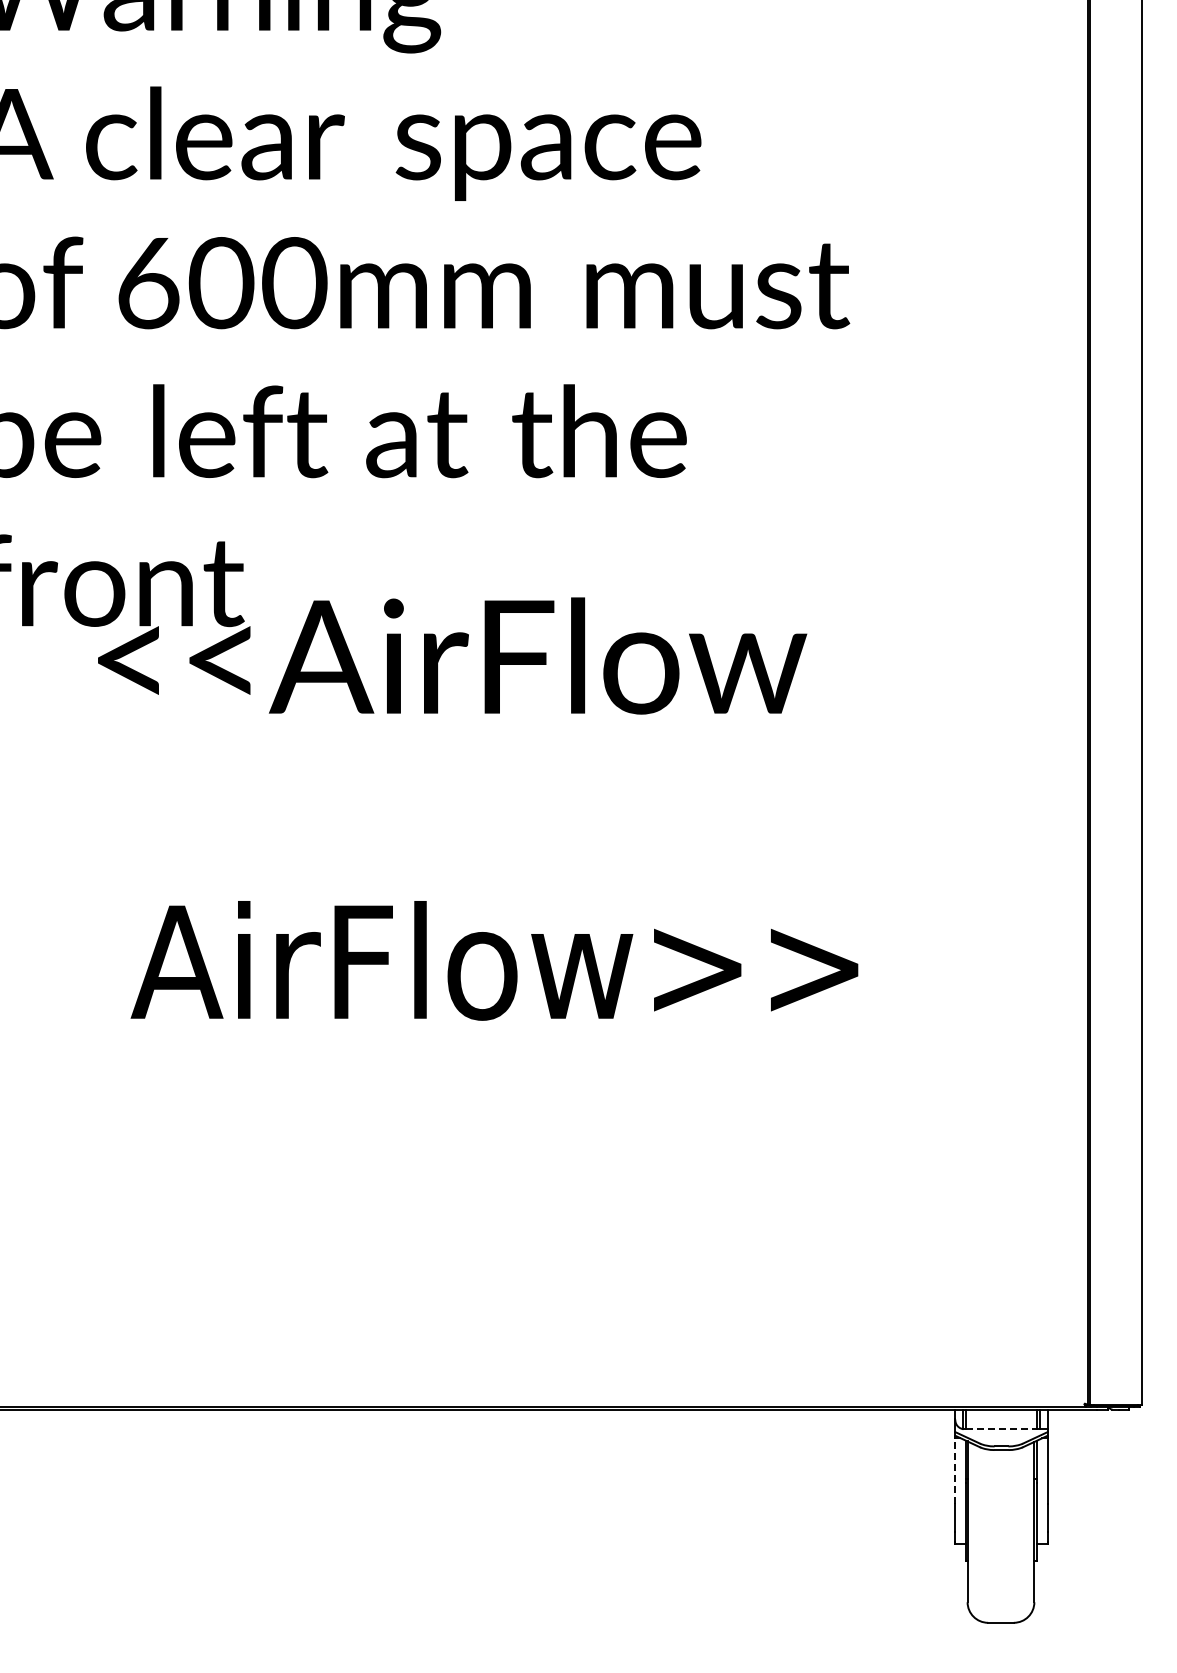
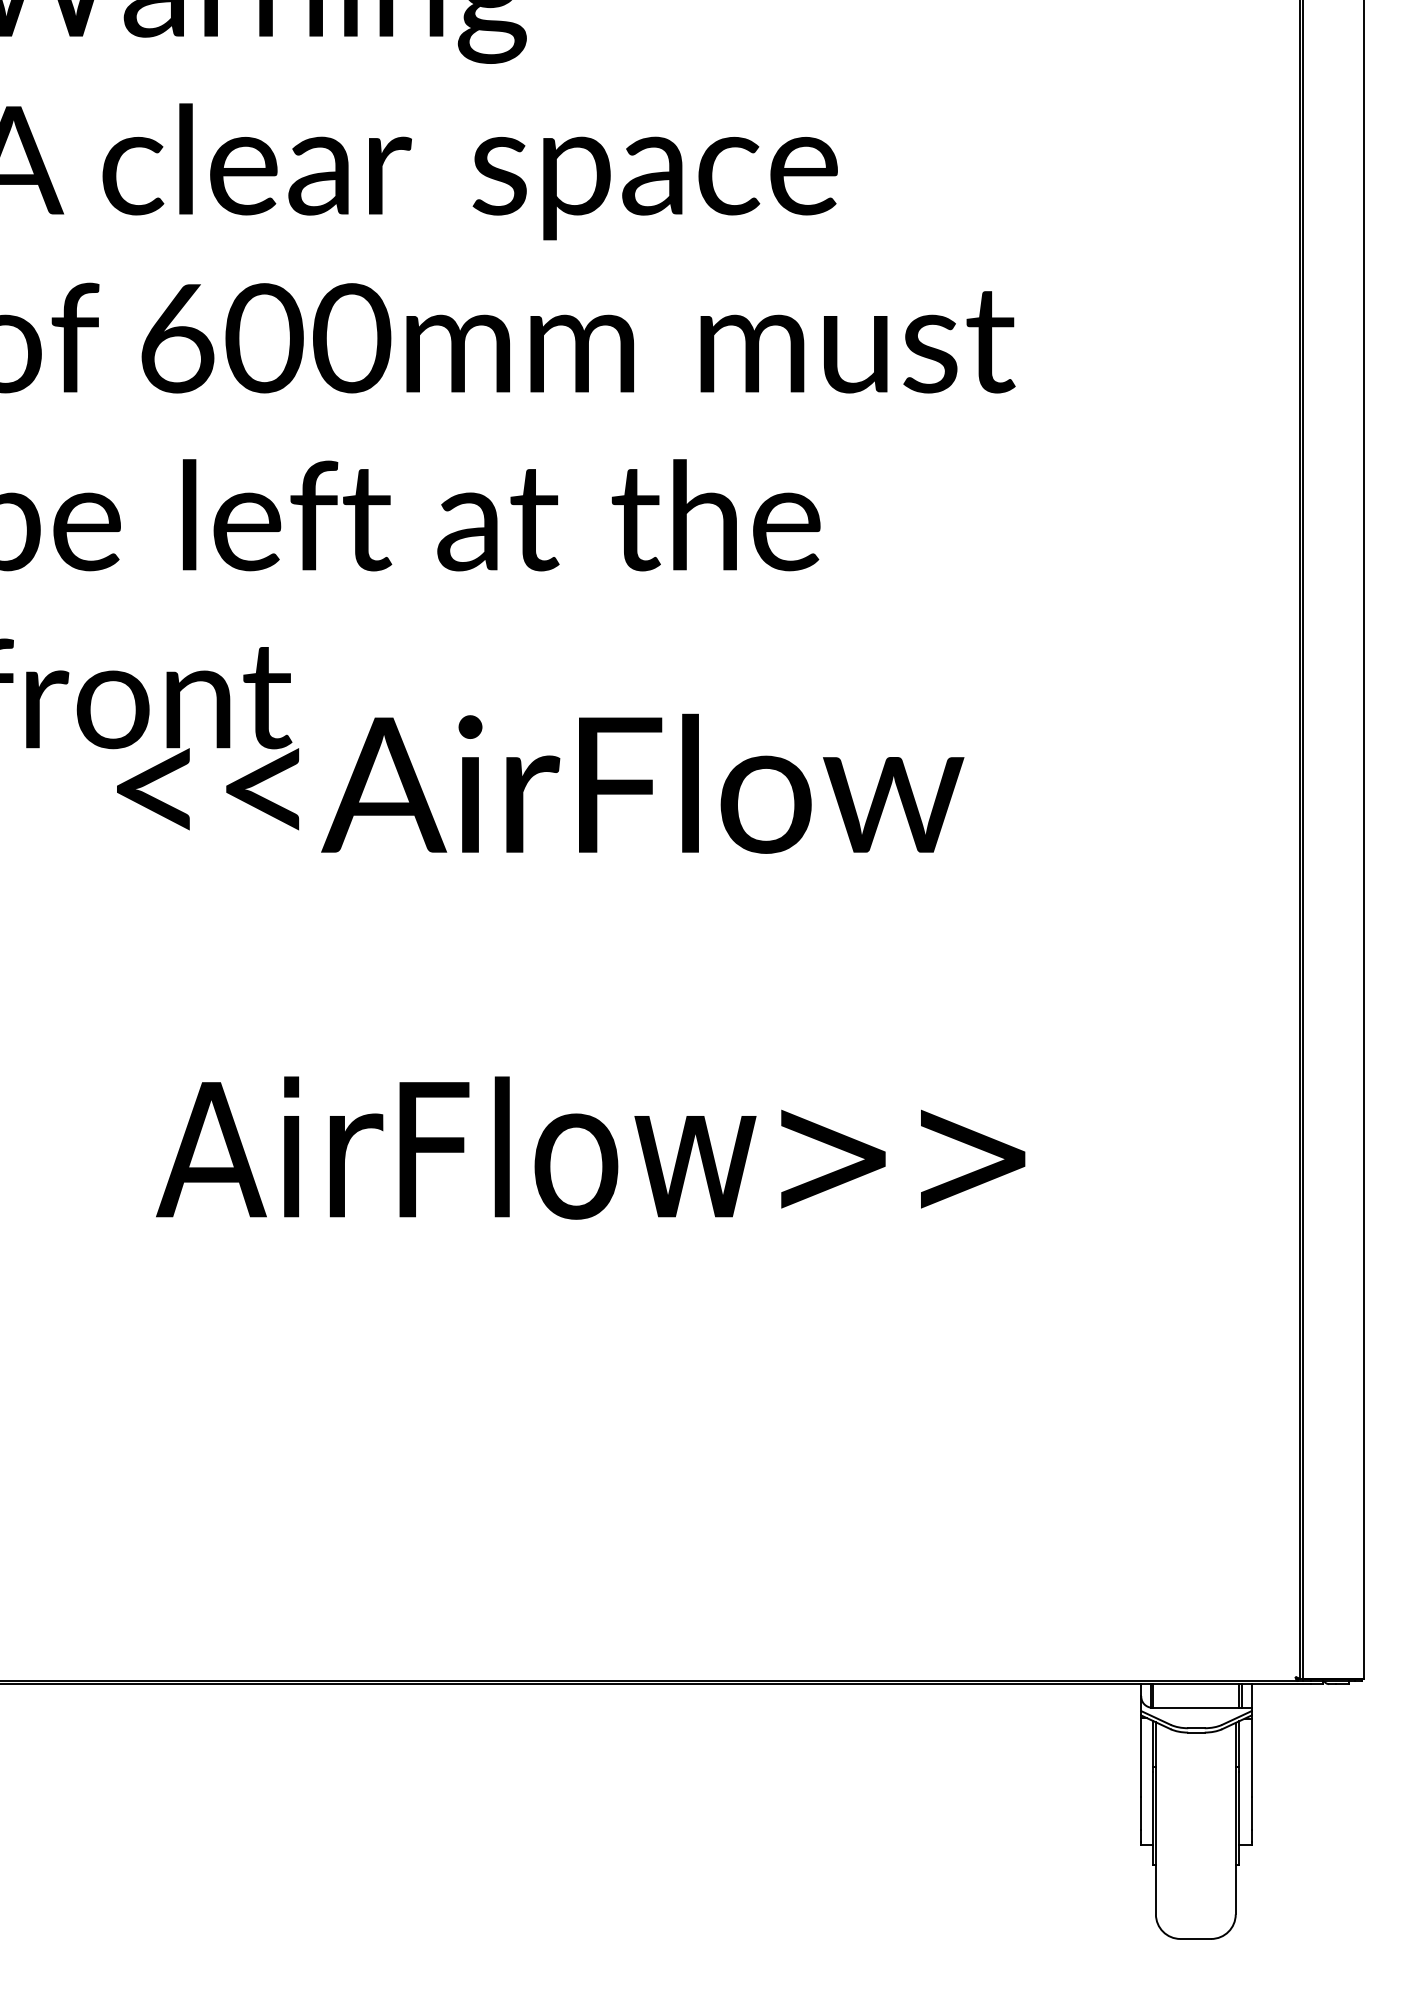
line: (1001, 1429) -> (1196, 1708), dashed -> solid
line: (955, 1470) -> (1141, 1757), dashed -> solid

